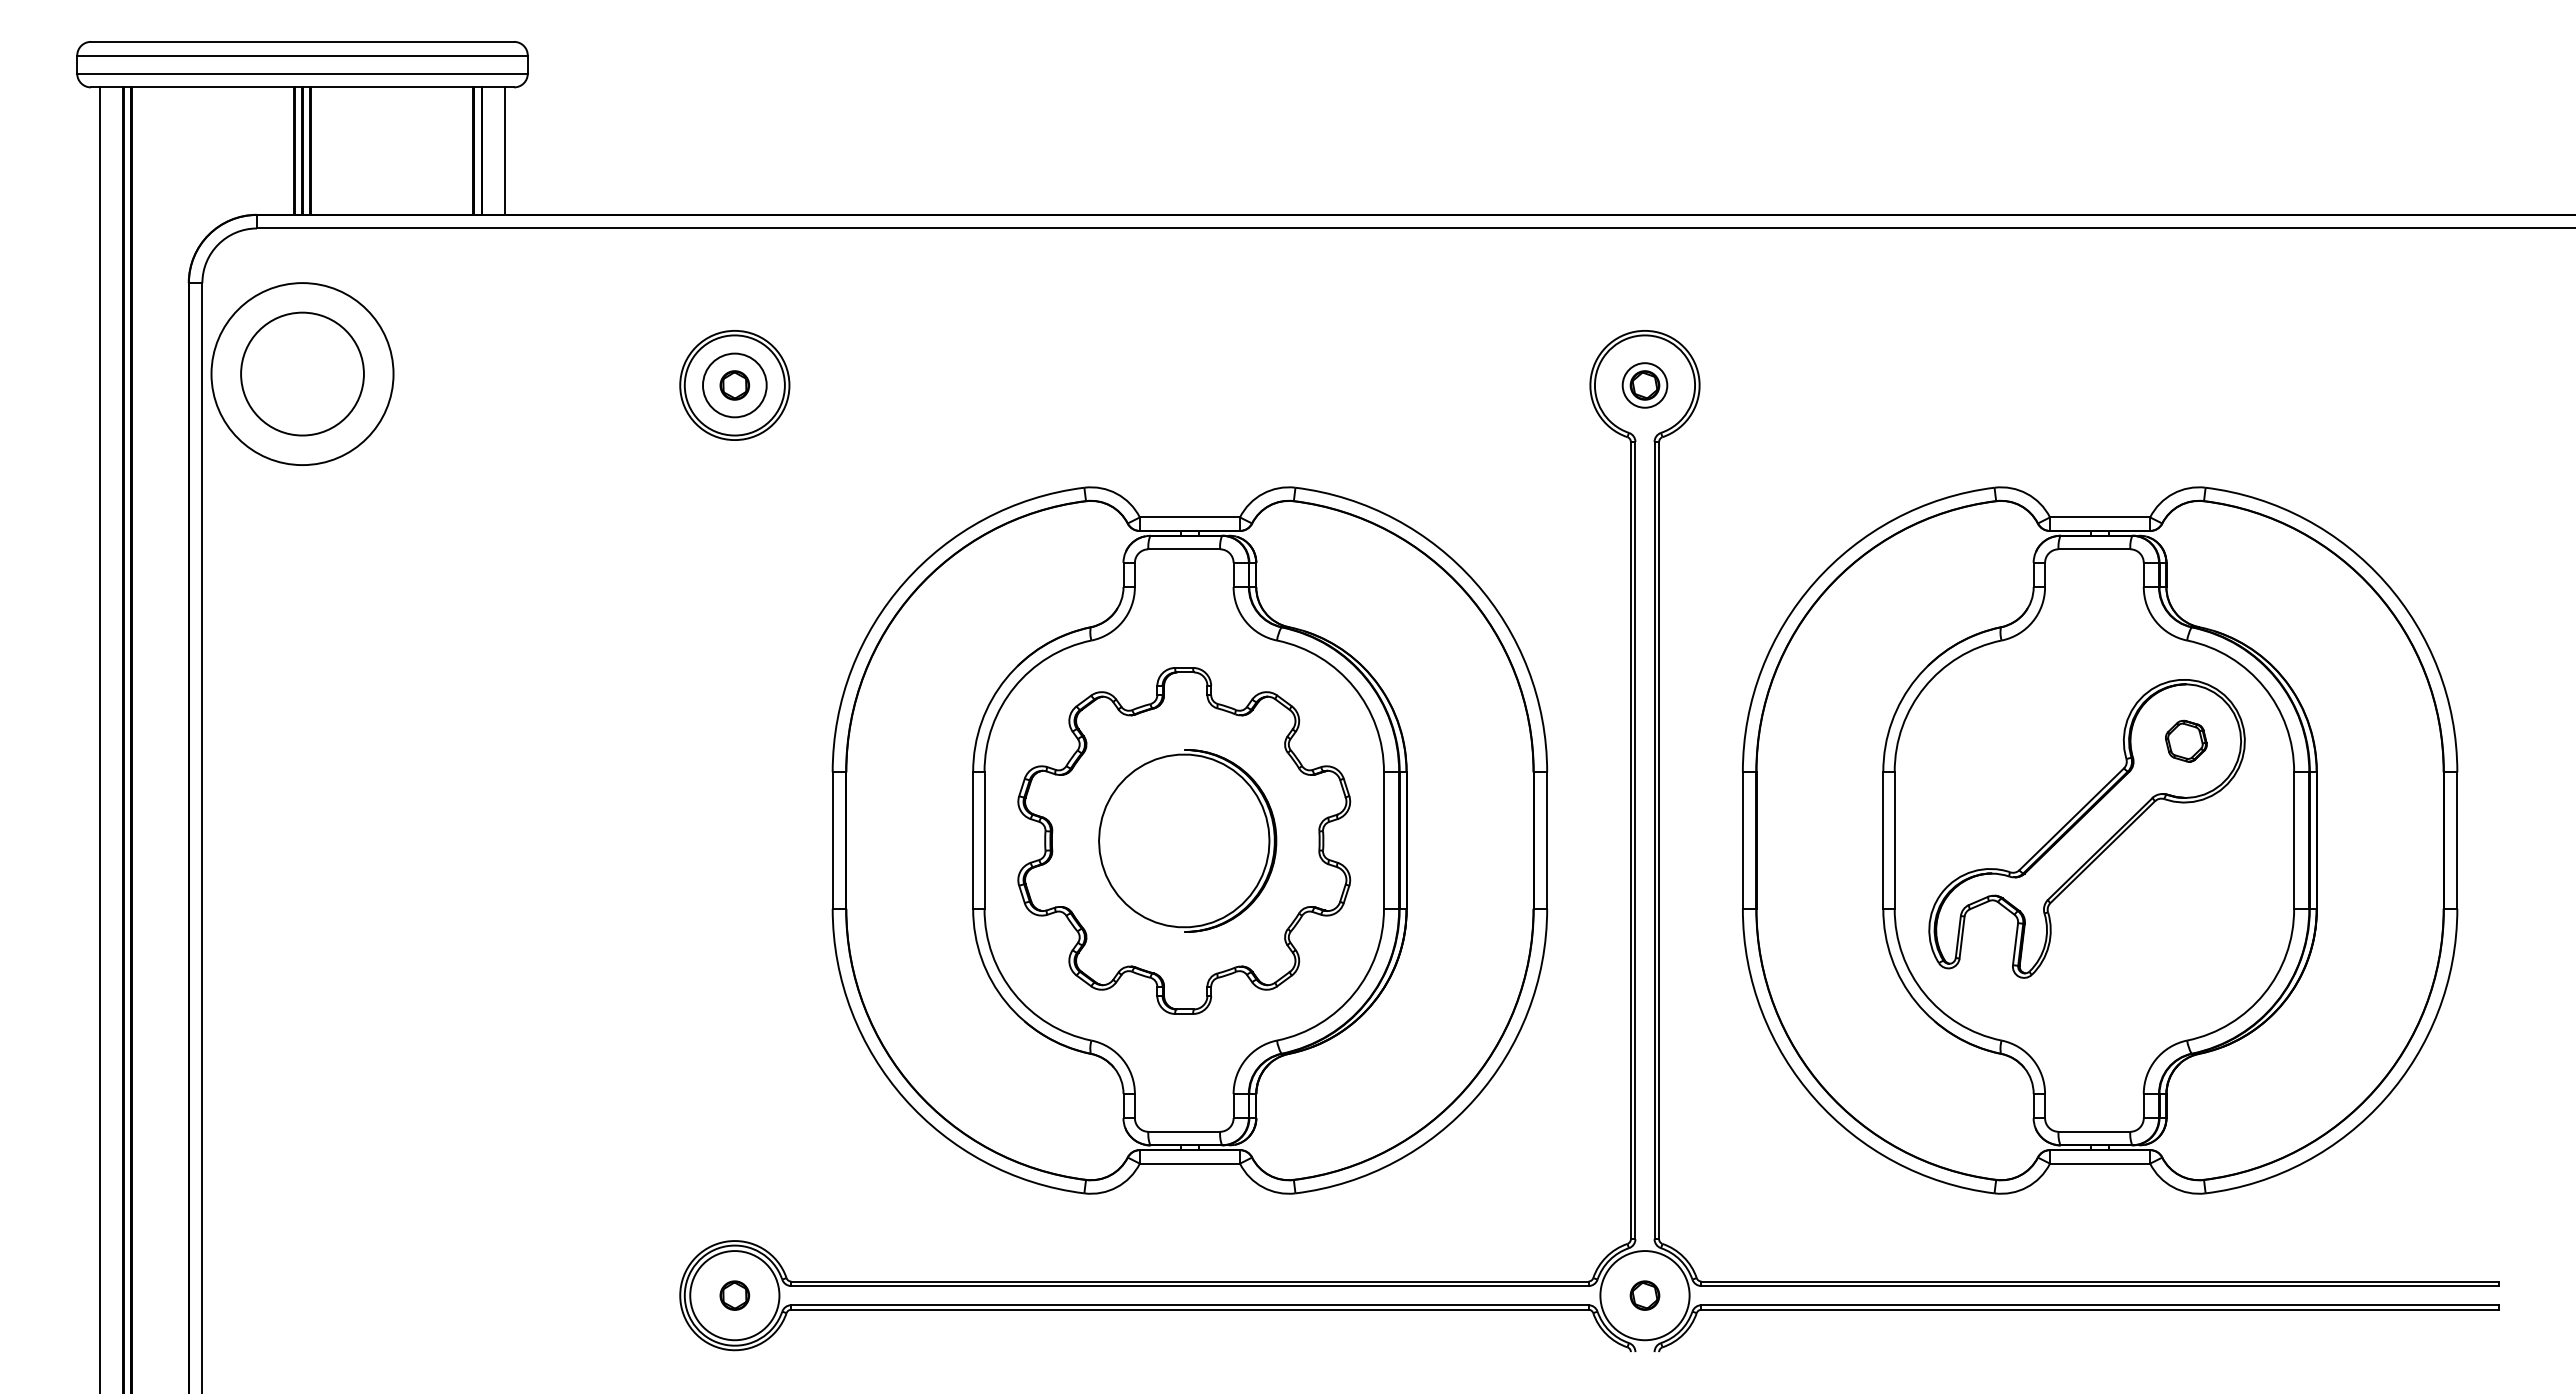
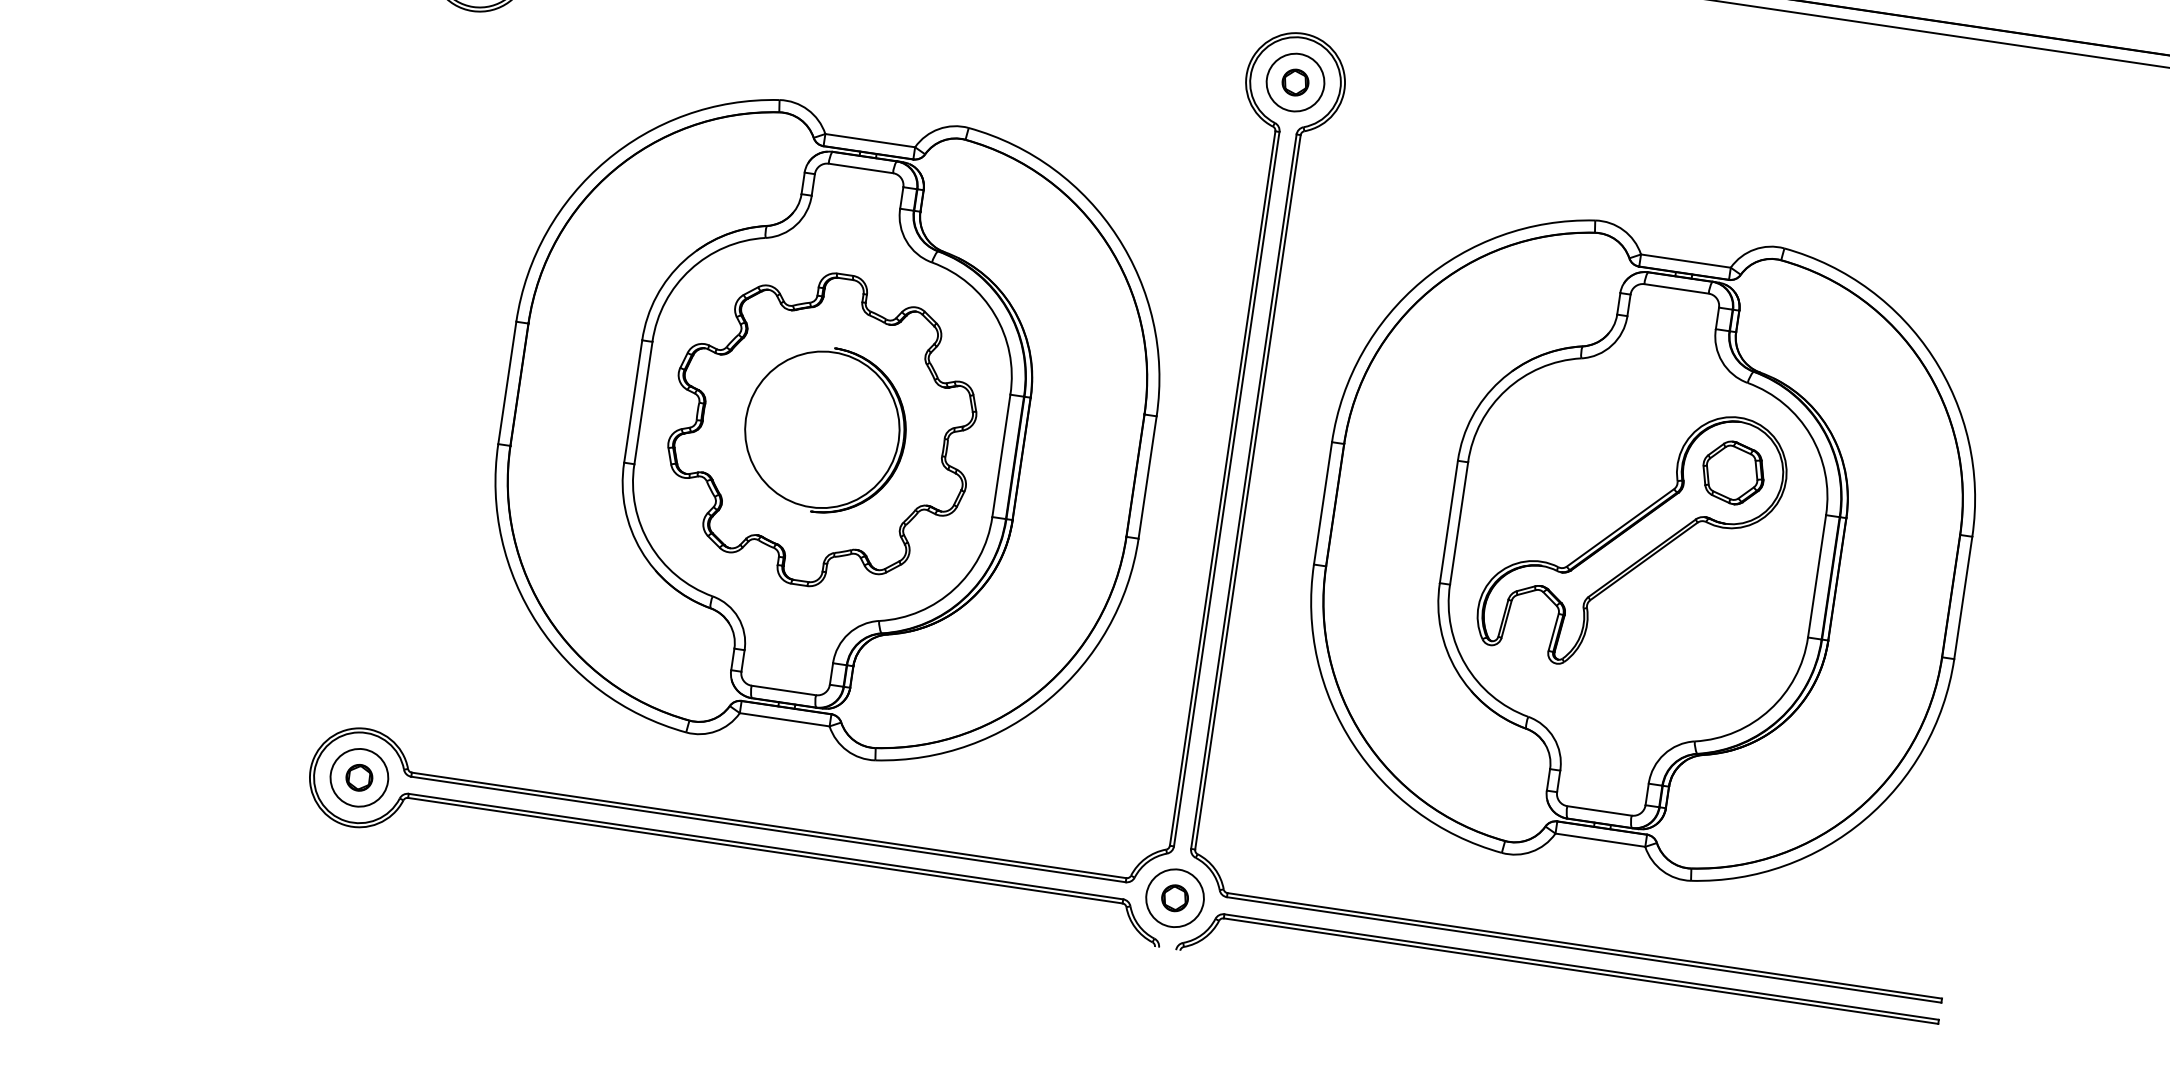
circle: (1644, 385) -> (1295, 82), size x1.43
part: (2186, 741) -> (1733, 473), size x1.67
circle: (734, 1295) -> (359, 777), size x0.71
circle: (1644, 1295) -> (1174, 898), size x0.71

